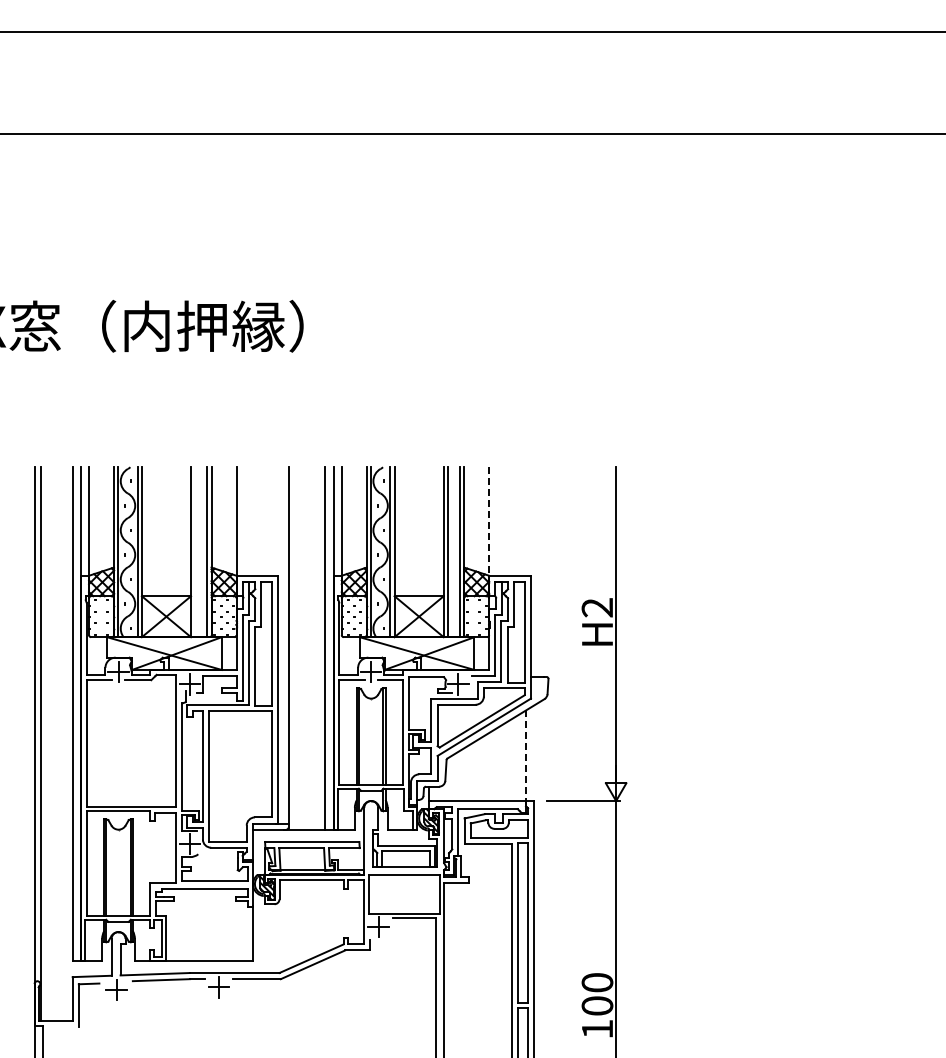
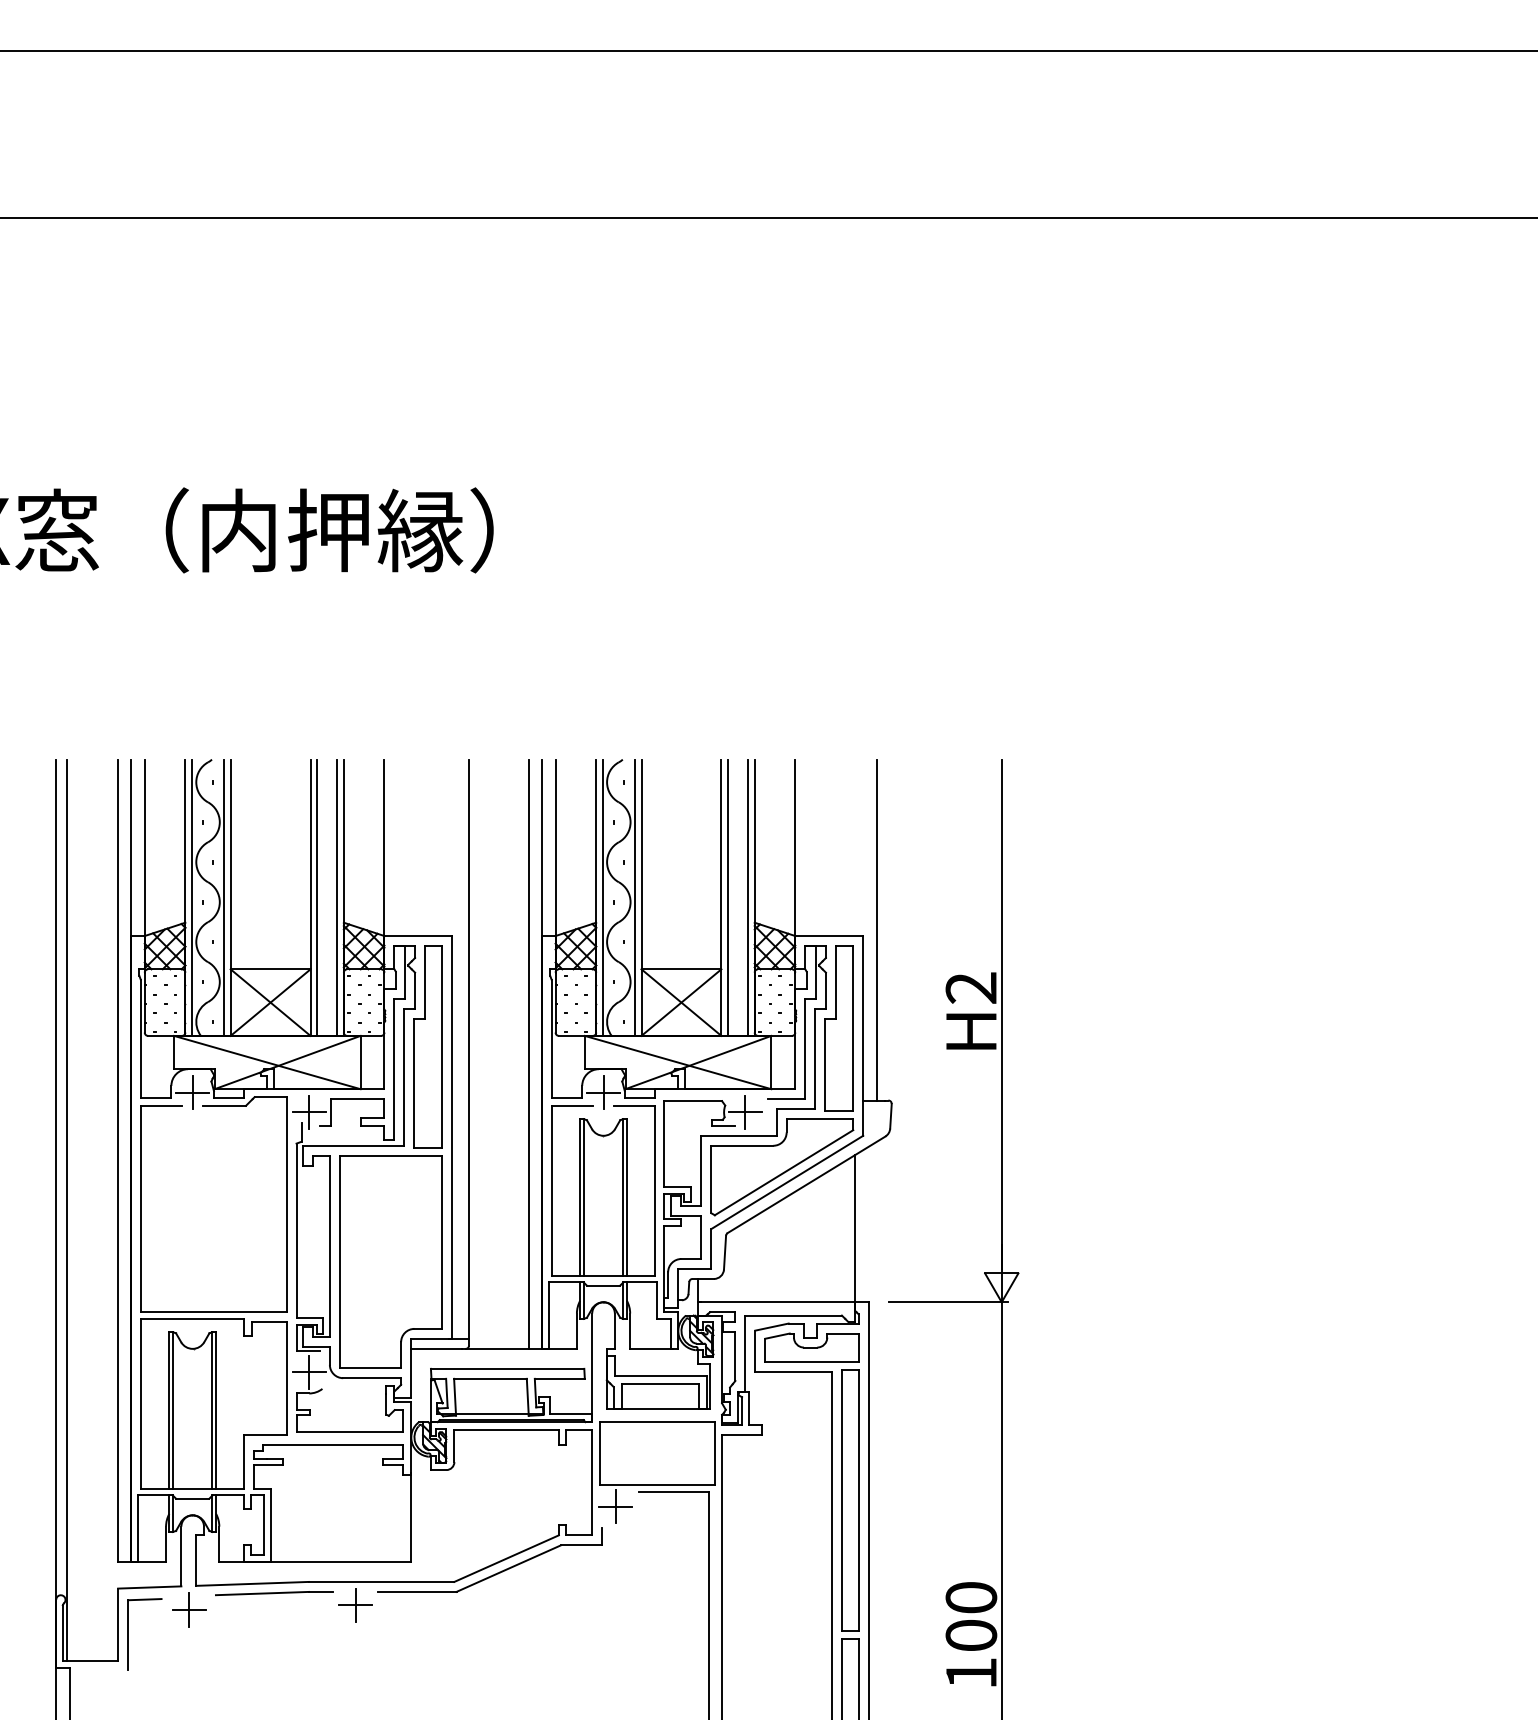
line: (489, 523) -> (795, 851), dashed -> solid
line: (195, 552) -> (317, 898), added
line: (539, 571) -> (877, 929), added
line: (526, 757) -> (855, 1231), dashed -> solid

